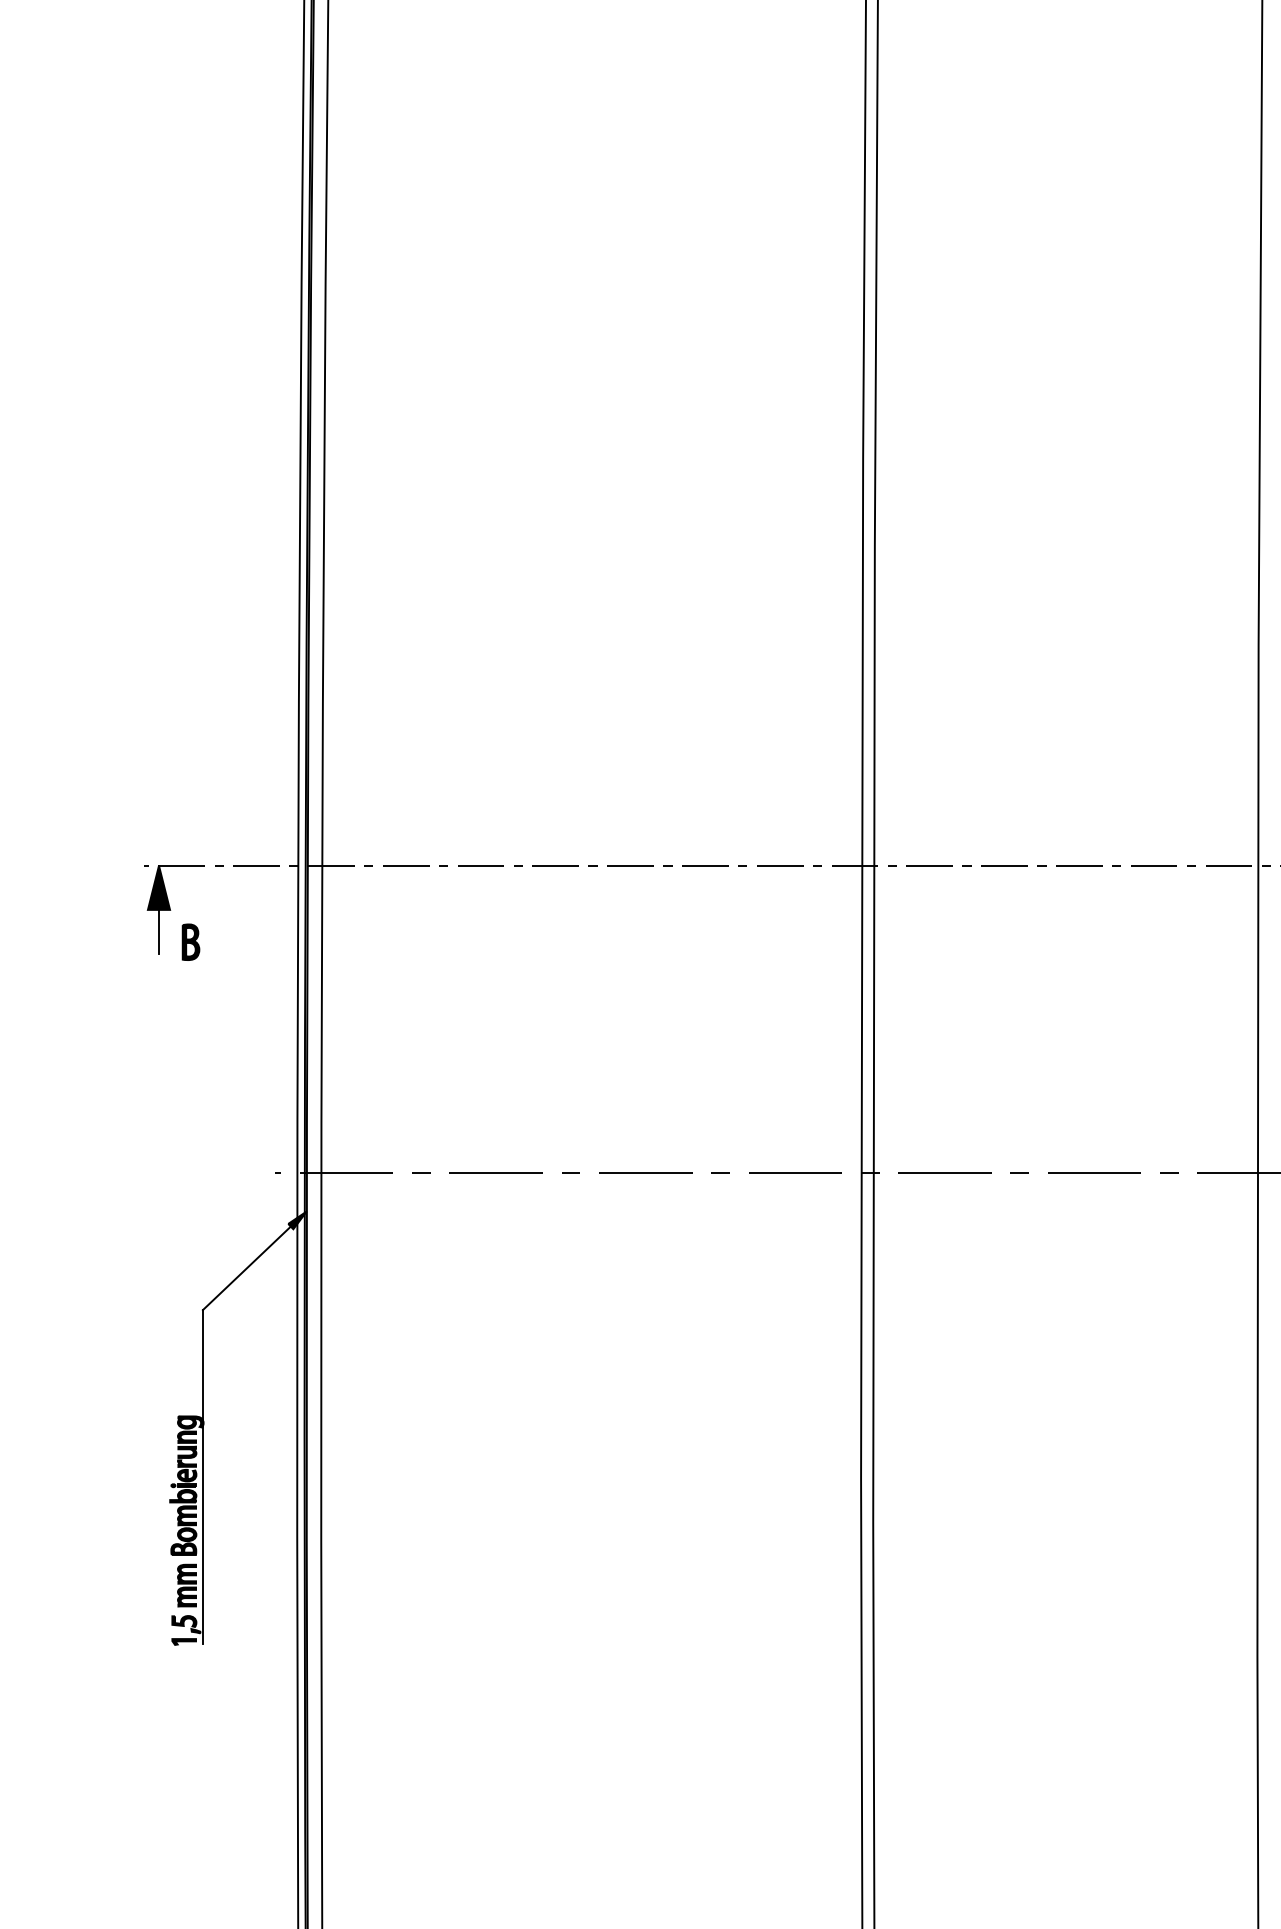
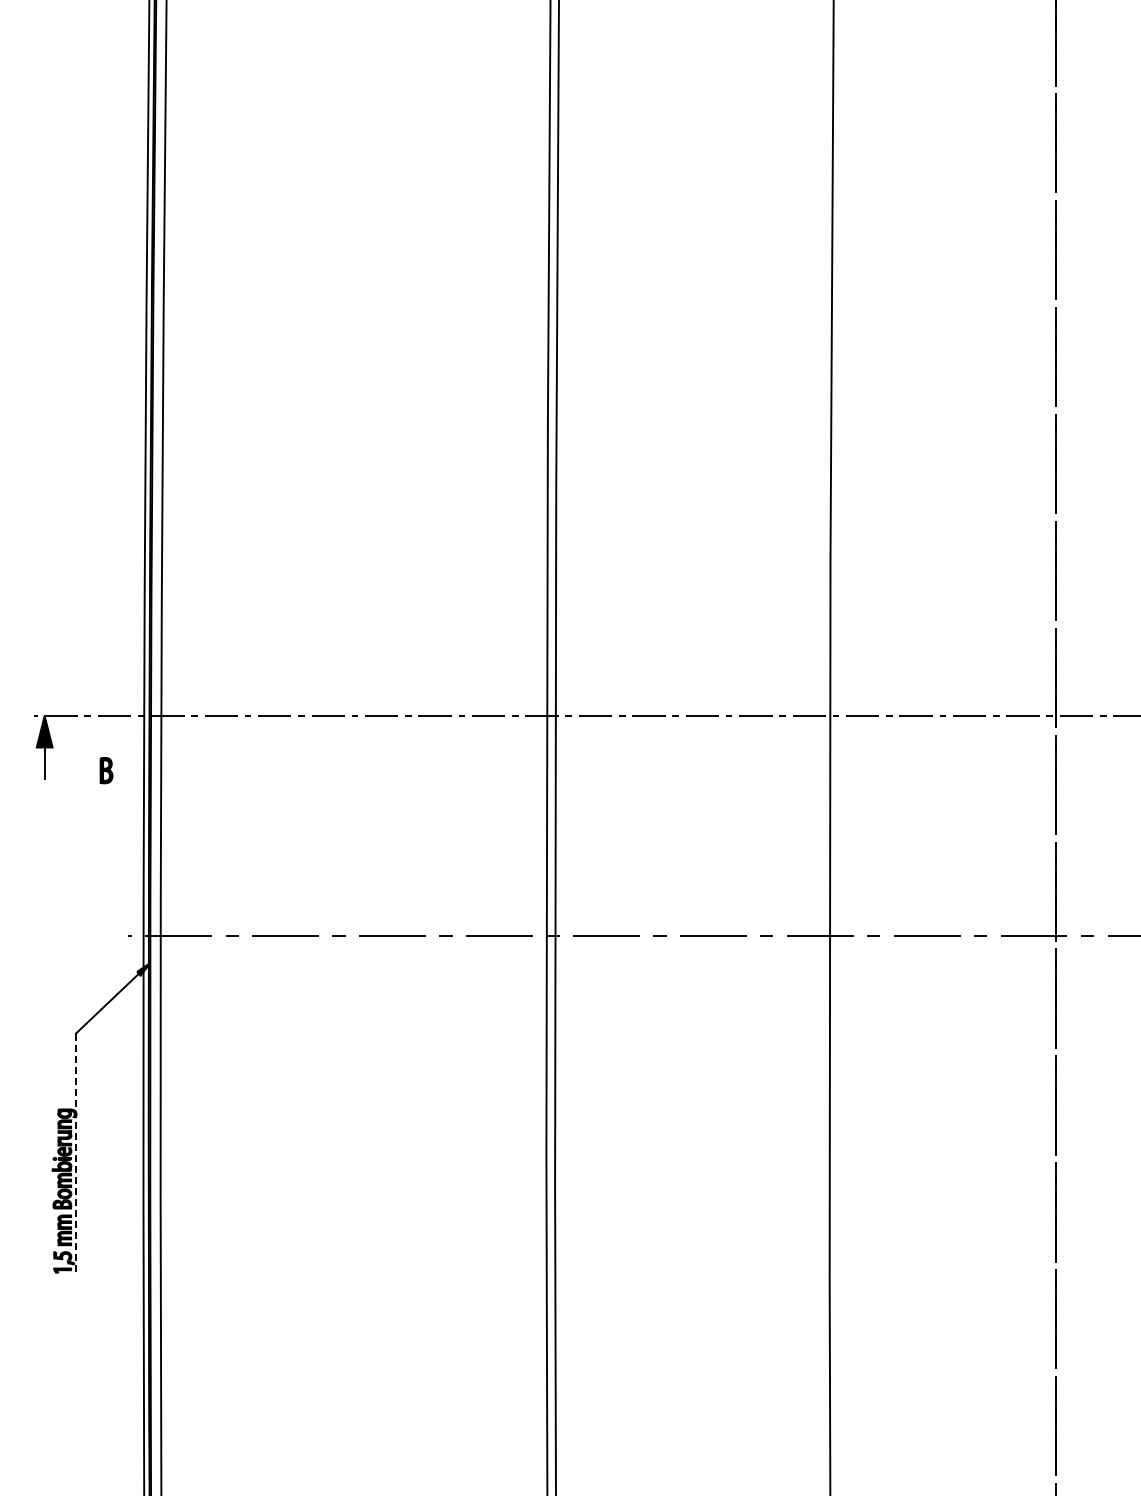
part: (190, 942) -> (106, 770), moved
line: (203, 1476) -> (76, 1152), solid -> dashed

